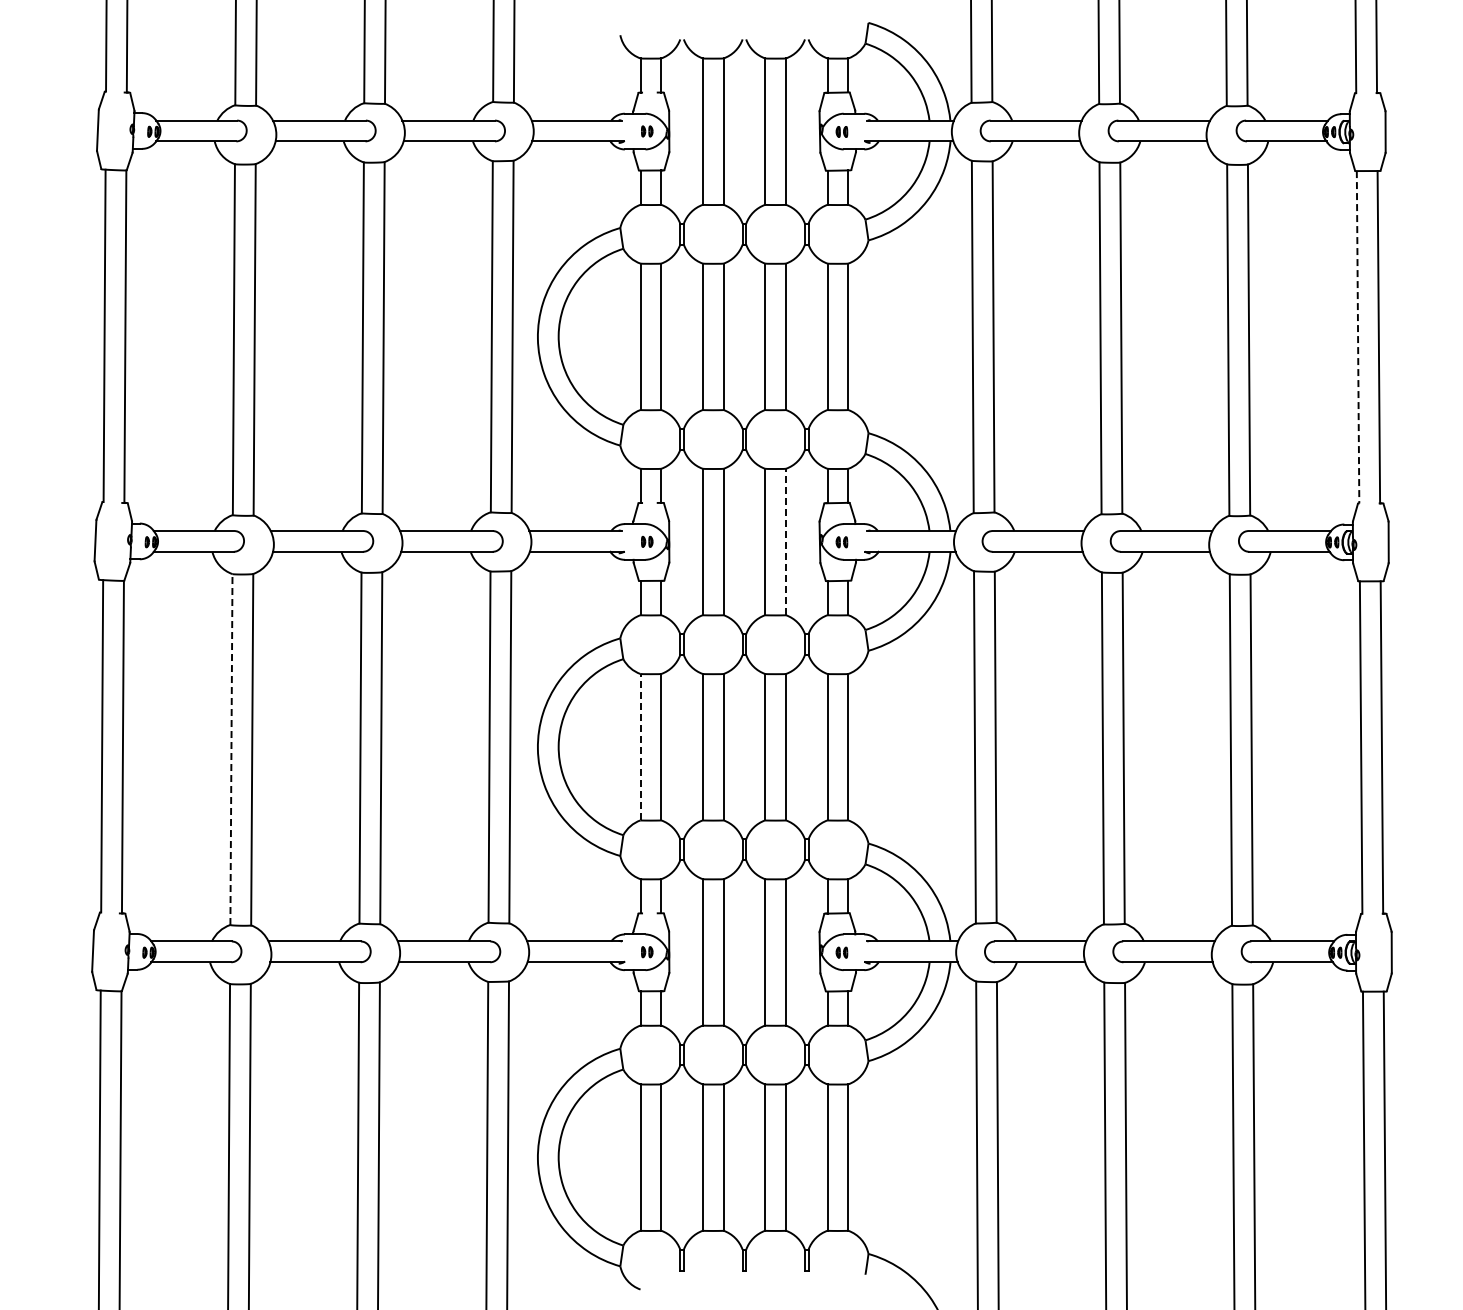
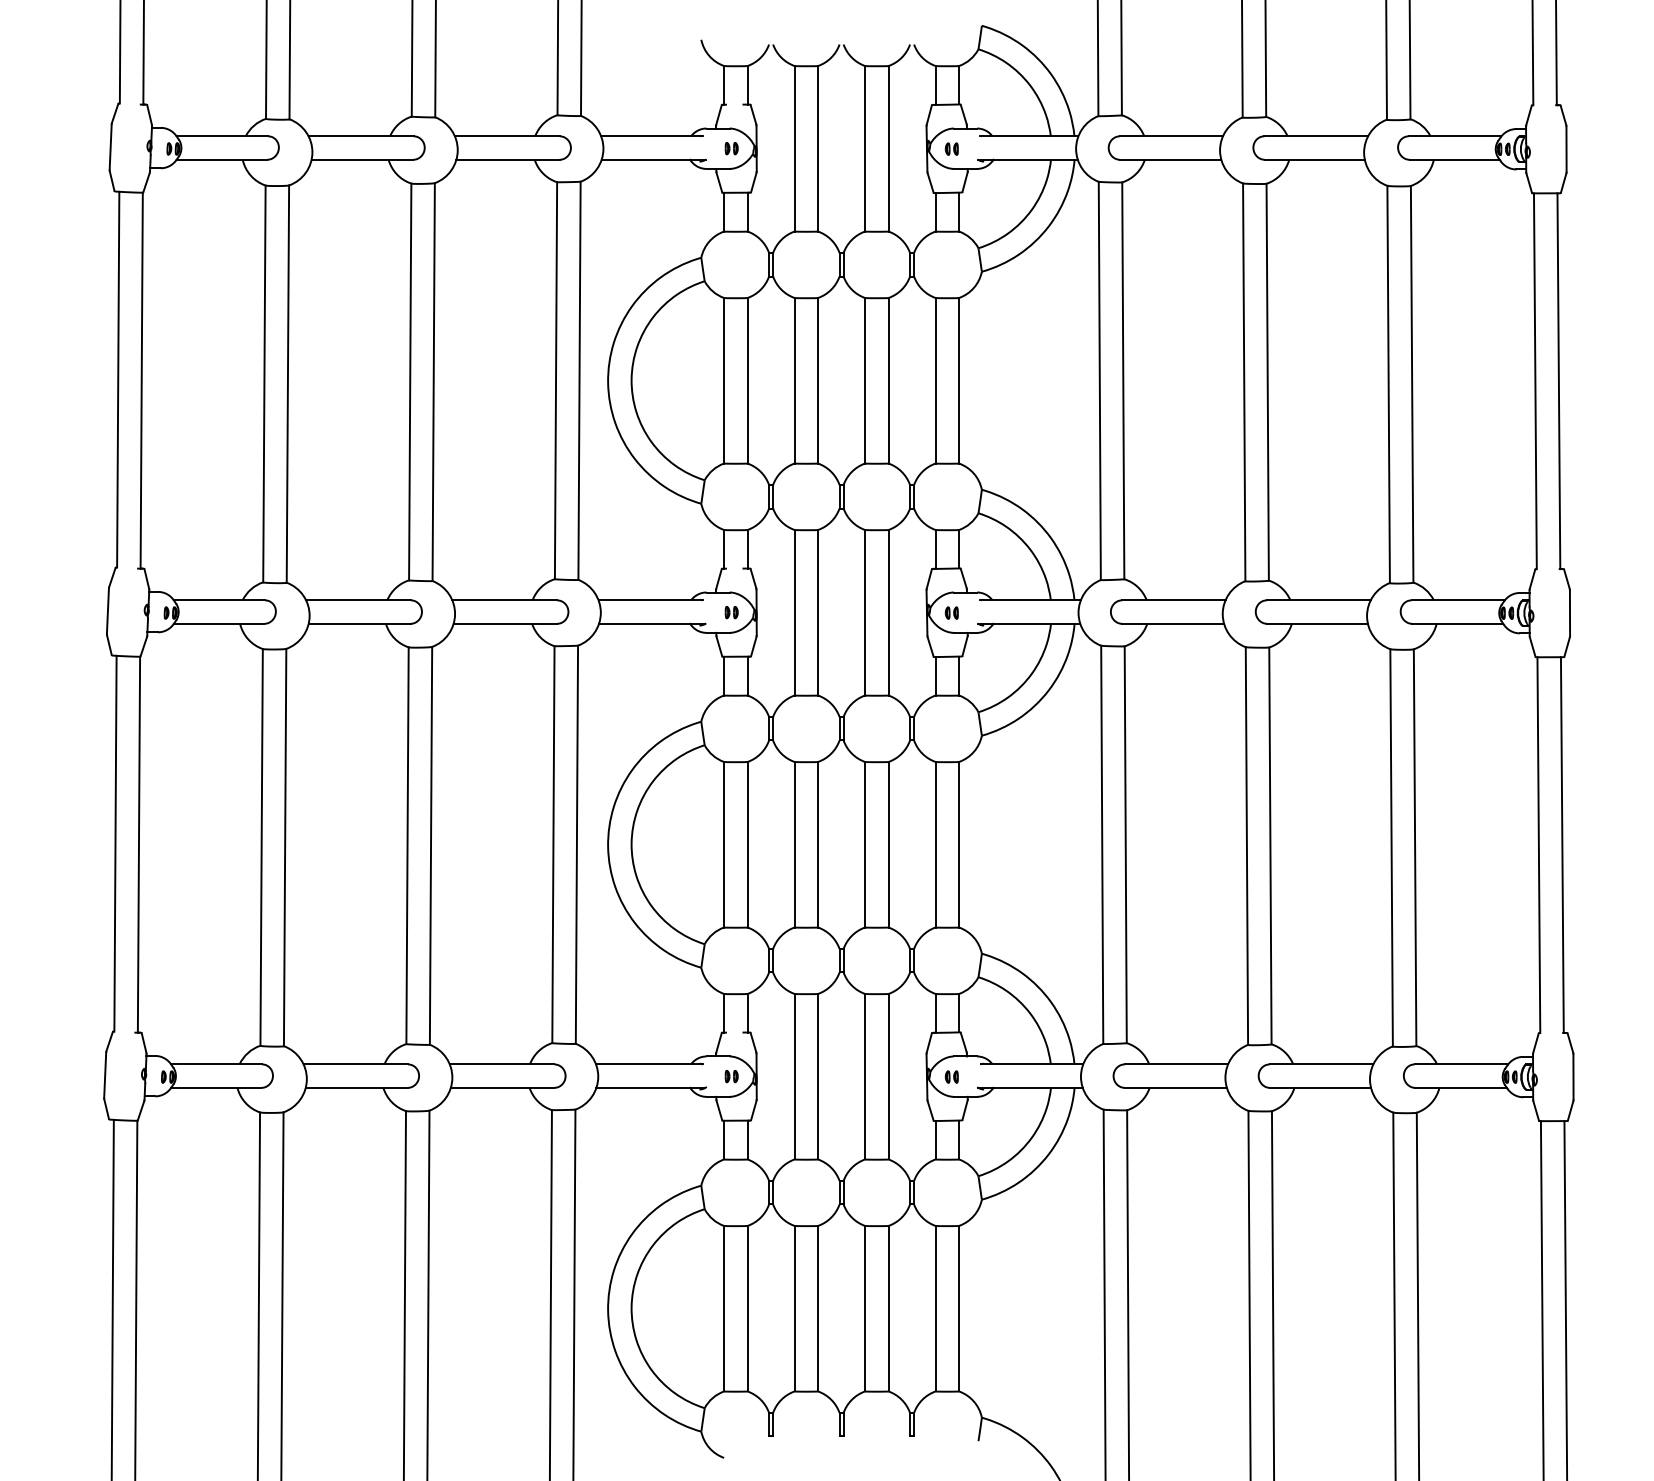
line: (1358, 337) -> (1535, 381), dashed -> solid
line: (785, 541) -> (888, 612), dashed -> solid
line: (640, 746) -> (724, 843), dashed -> solid
line: (231, 749) -> (261, 847), dashed -> solid

